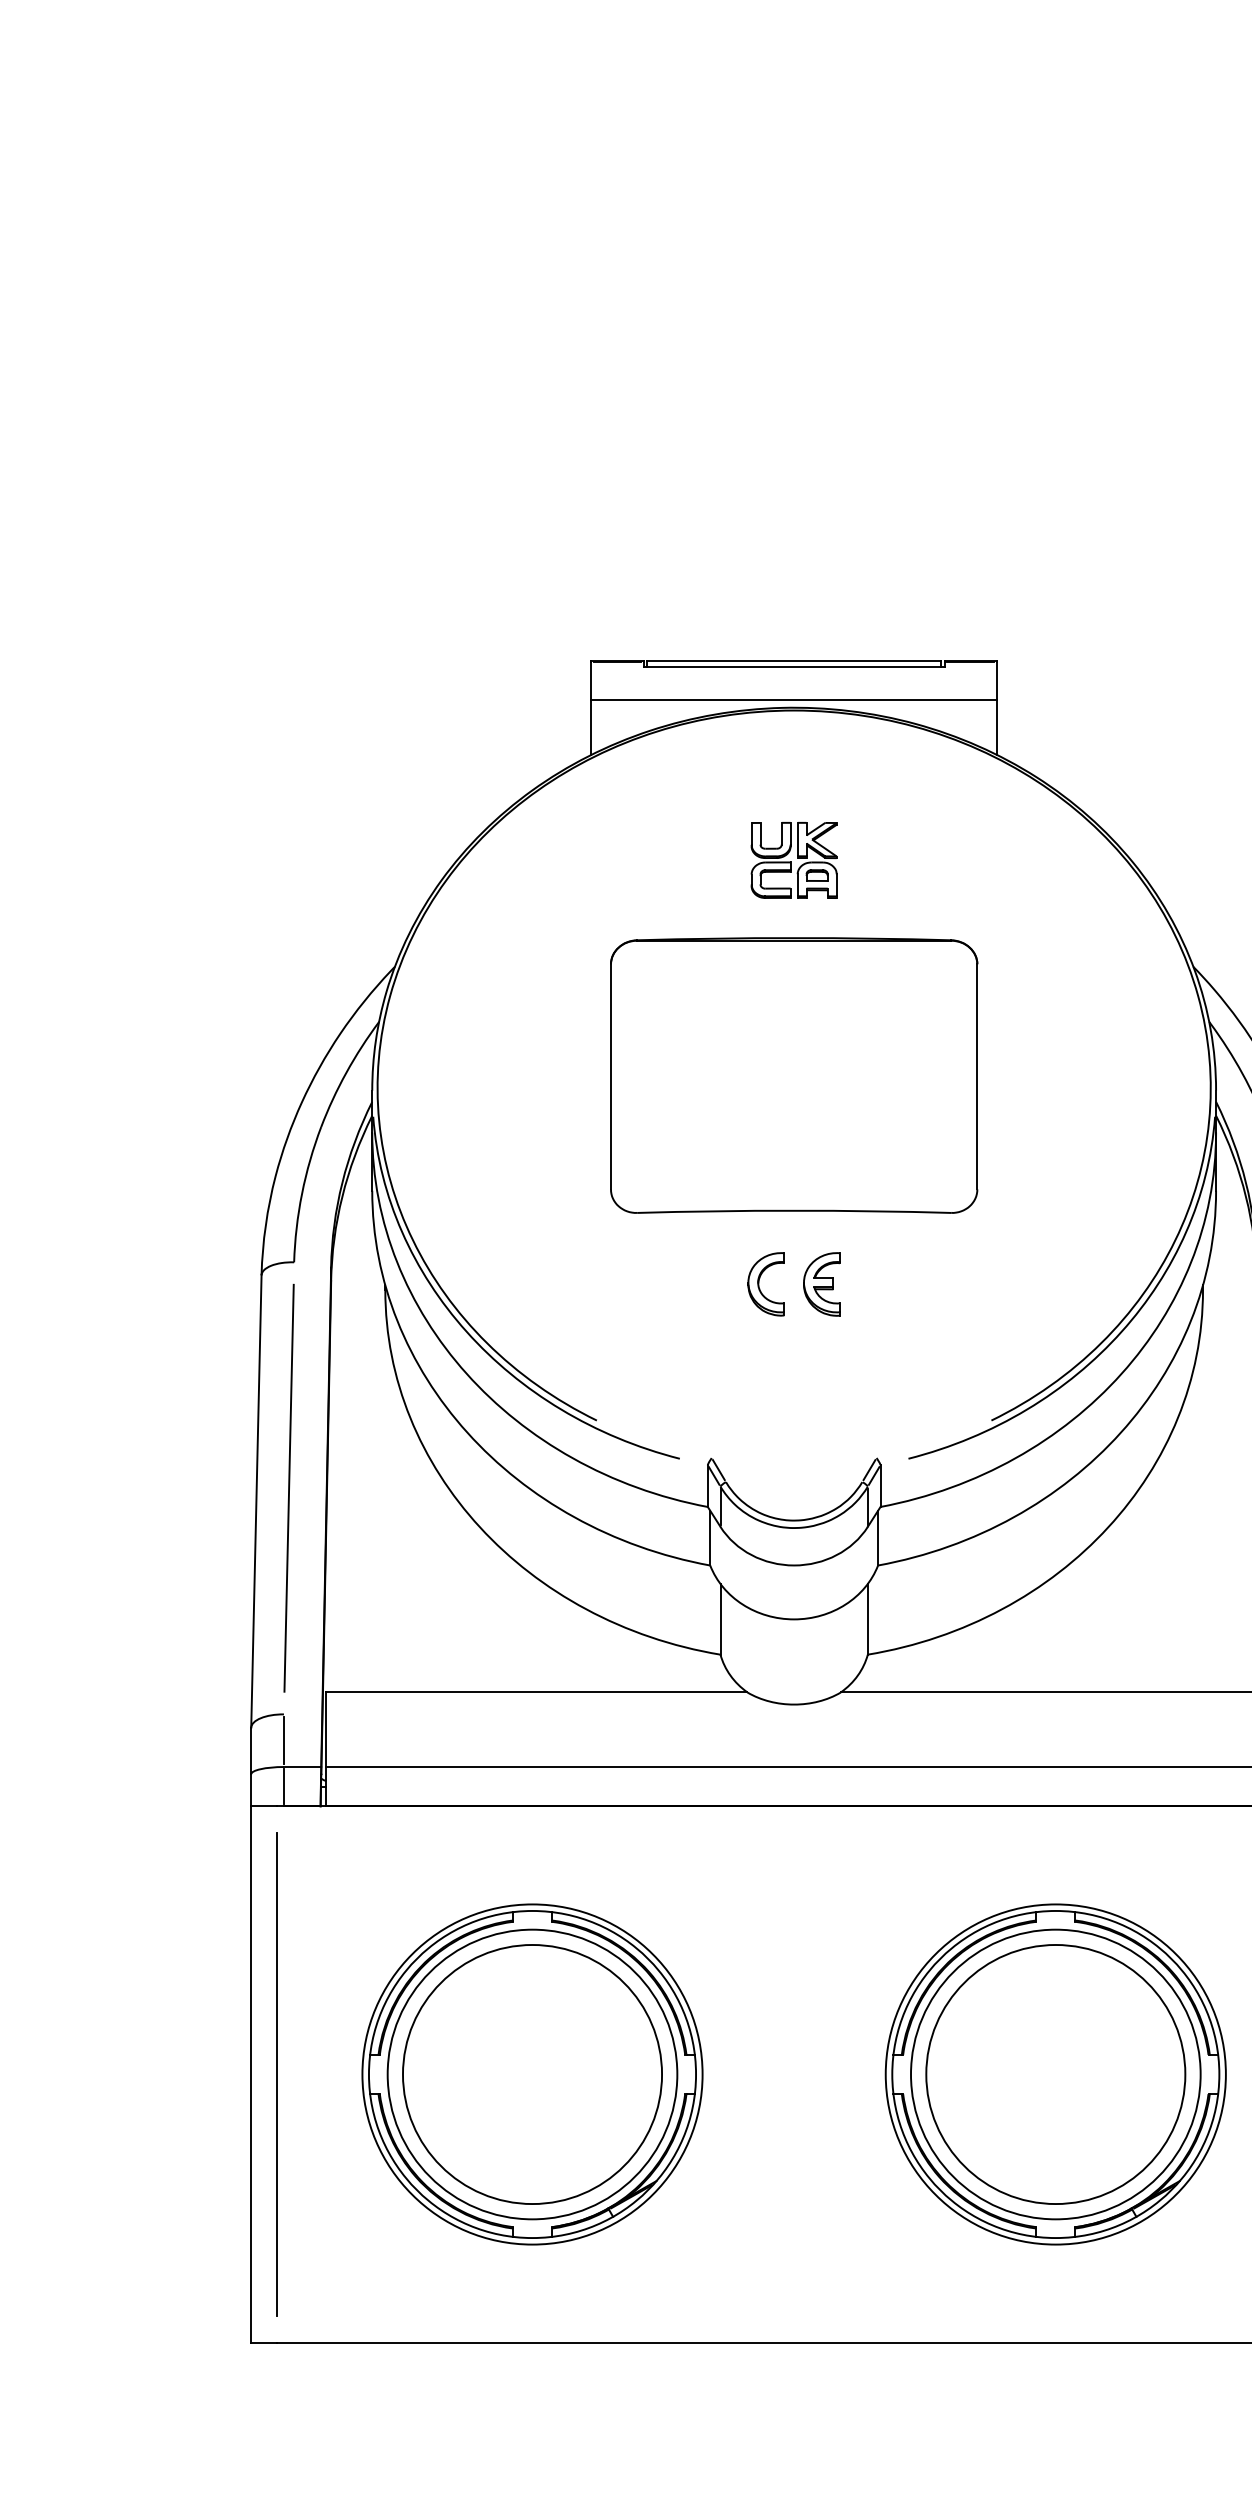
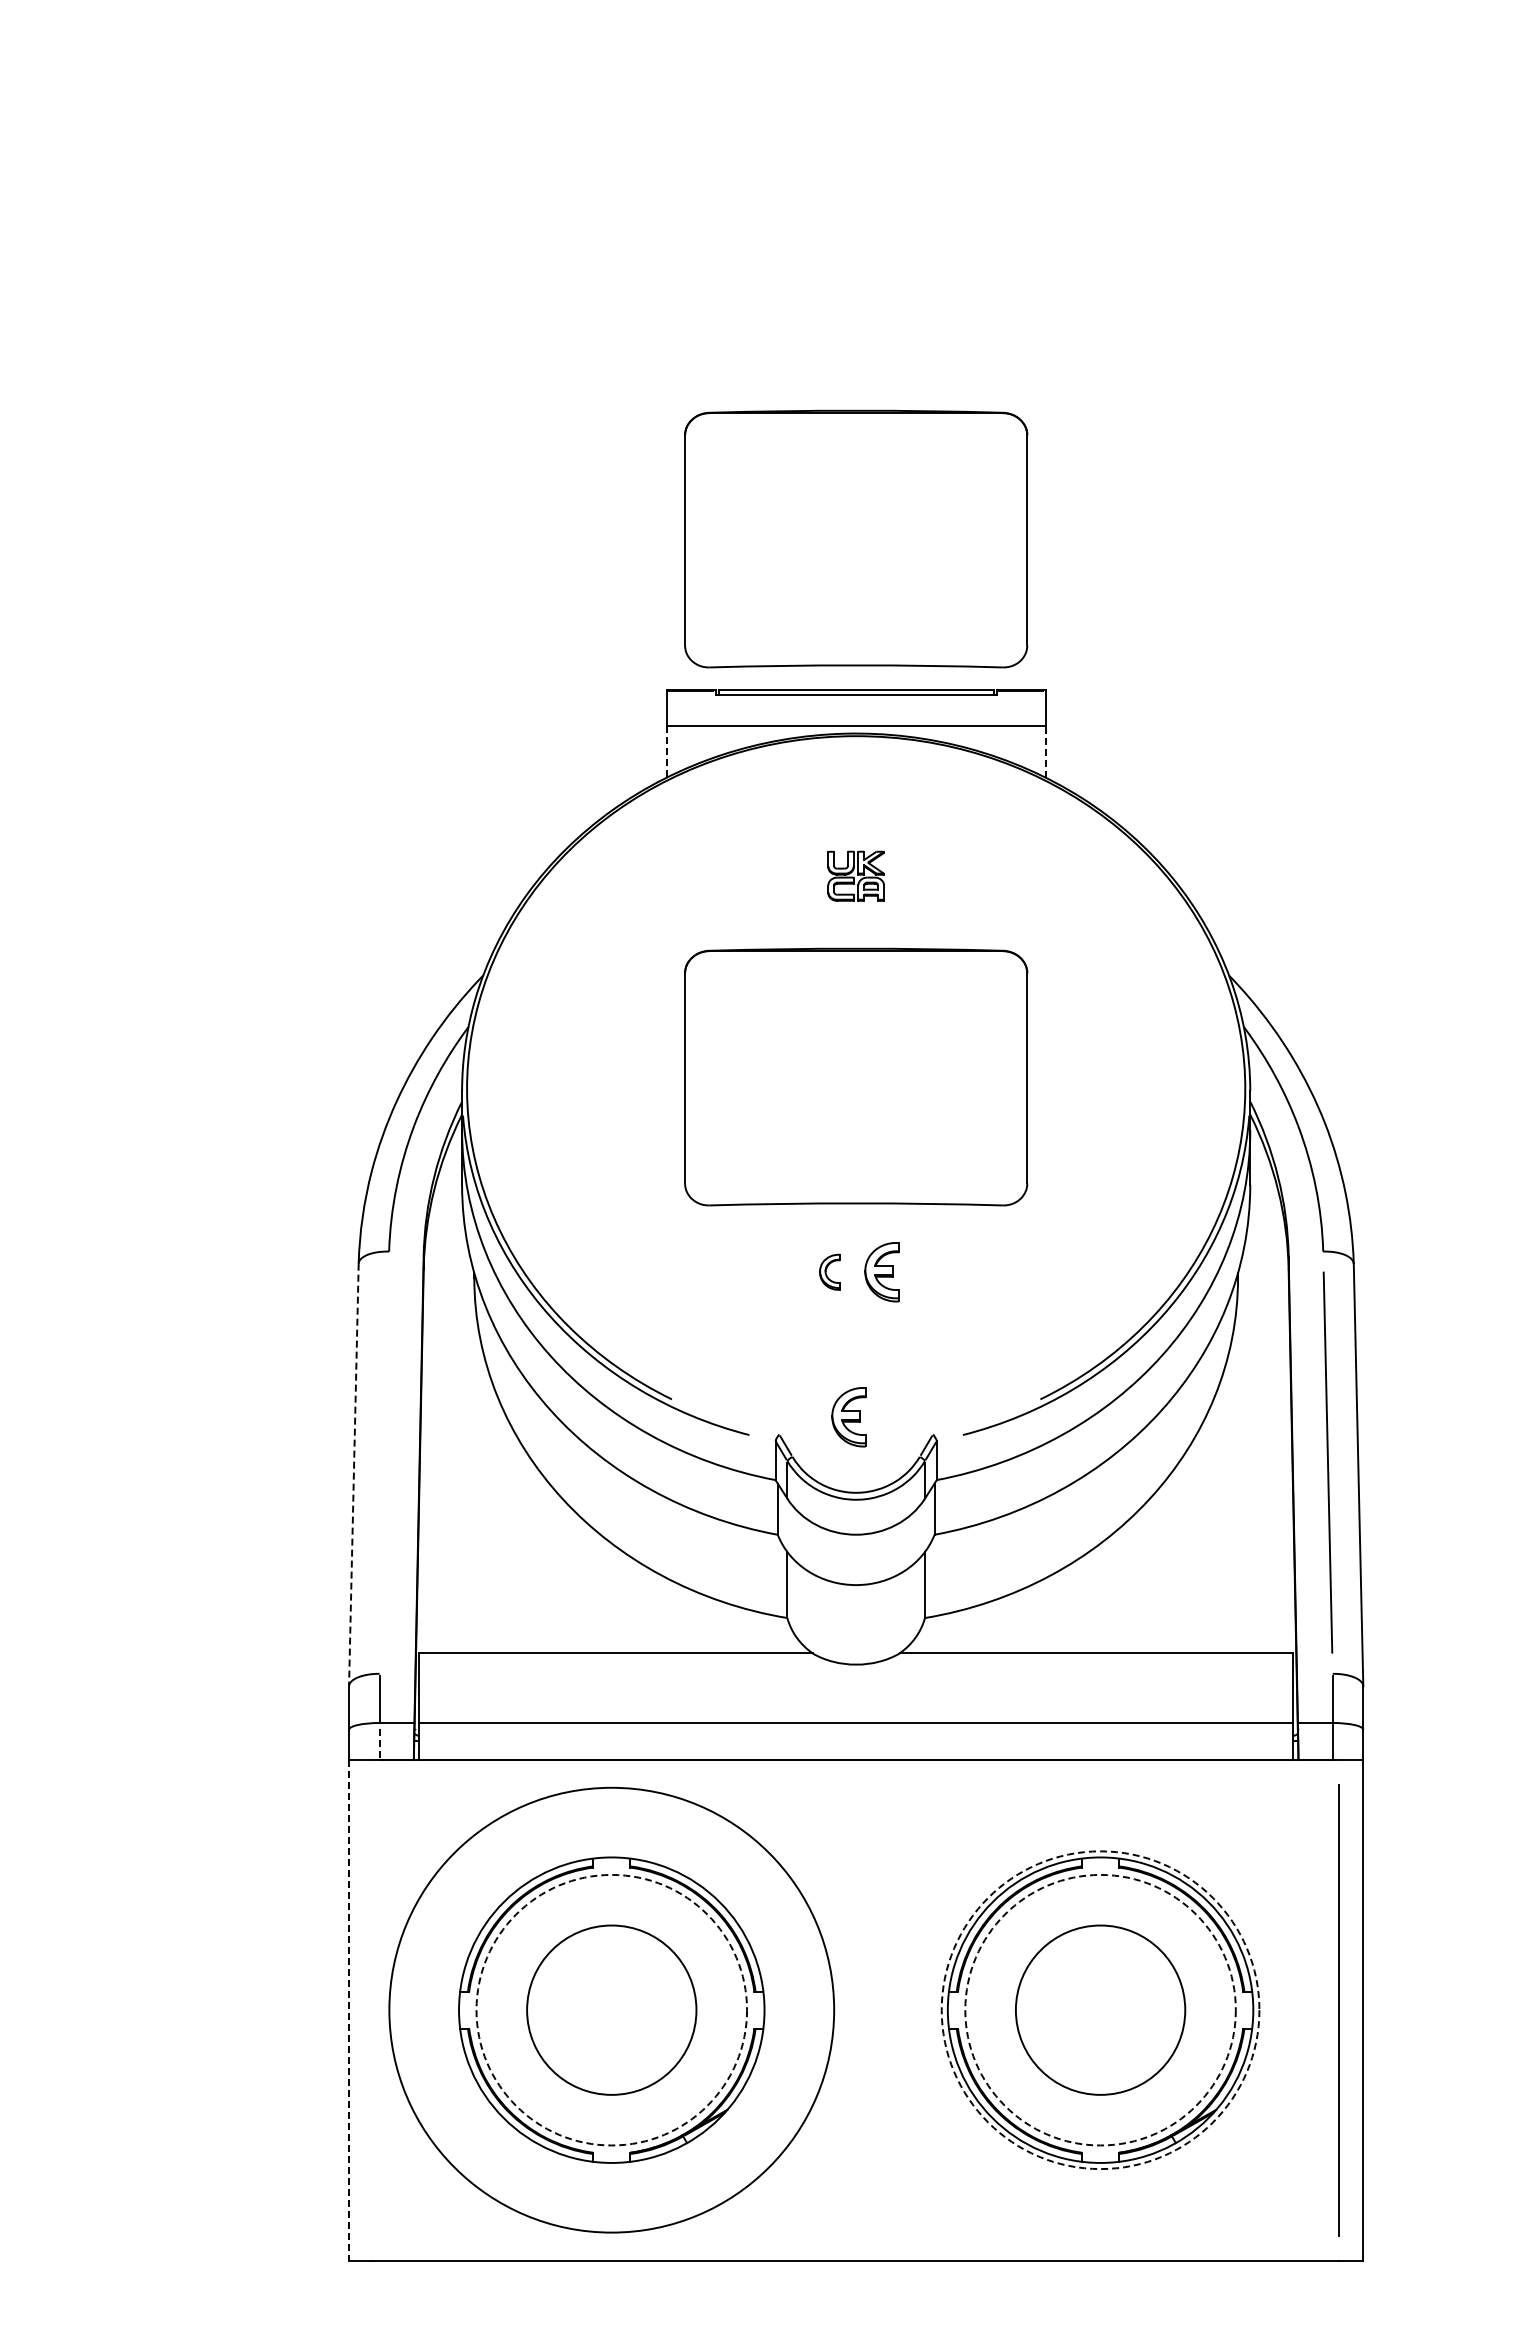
part: (794, 498) -> (856, 538), added
line: (591, 726) -> (666, 751), solid -> dashed
line: (996, 726) -> (1045, 751), solid -> dashed
part: (793, 860) -> (855, 876), size x0.7
part: (765, 1284) -> (829, 1272), size x0.6
part: (785, 1439) -> (848, 1417), added
line: (289, 1488) -> (384, 1462), removed
line: (256, 1502) -> (353, 1475), solid -> dashed
line: (283, 1785) -> (379, 1740), solid -> dashed
line: (277, 2073) -> (373, 2009), removed
circle: (532, 2073) -> (611, 2009), solid -> dashed
circle: (1055, 2073) -> (1100, 2009), solid -> dashed
line: (251, 2074) -> (349, 2010), solid -> dashed
circle: (532, 2074) -> (611, 2010), size x0.7
circle: (532, 2074) -> (611, 2010), size x1.4
circle: (1055, 2074) -> (1100, 2010), size x0.7
circle: (1055, 2074) -> (1100, 2010), solid -> dashed

